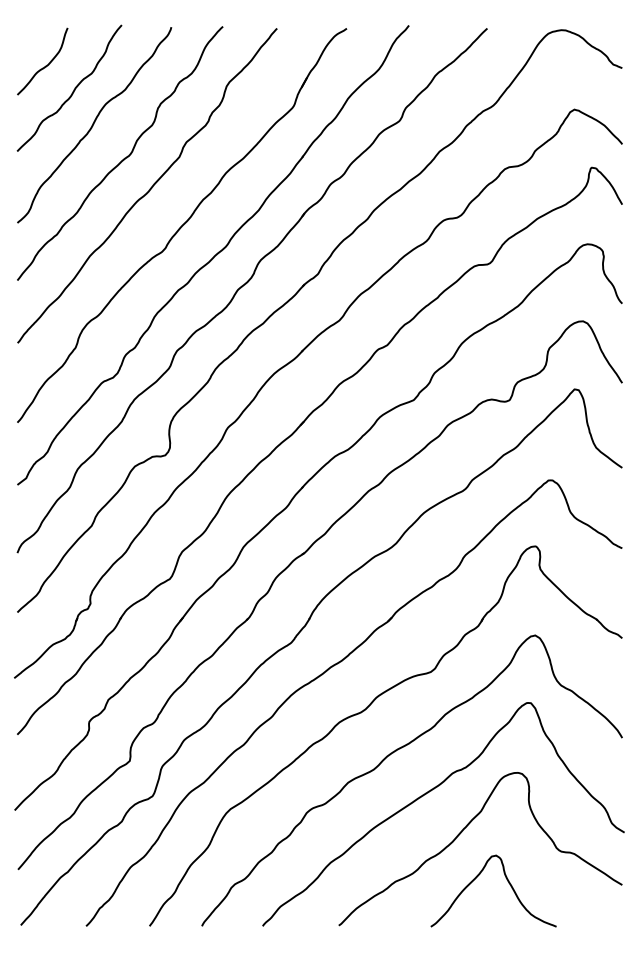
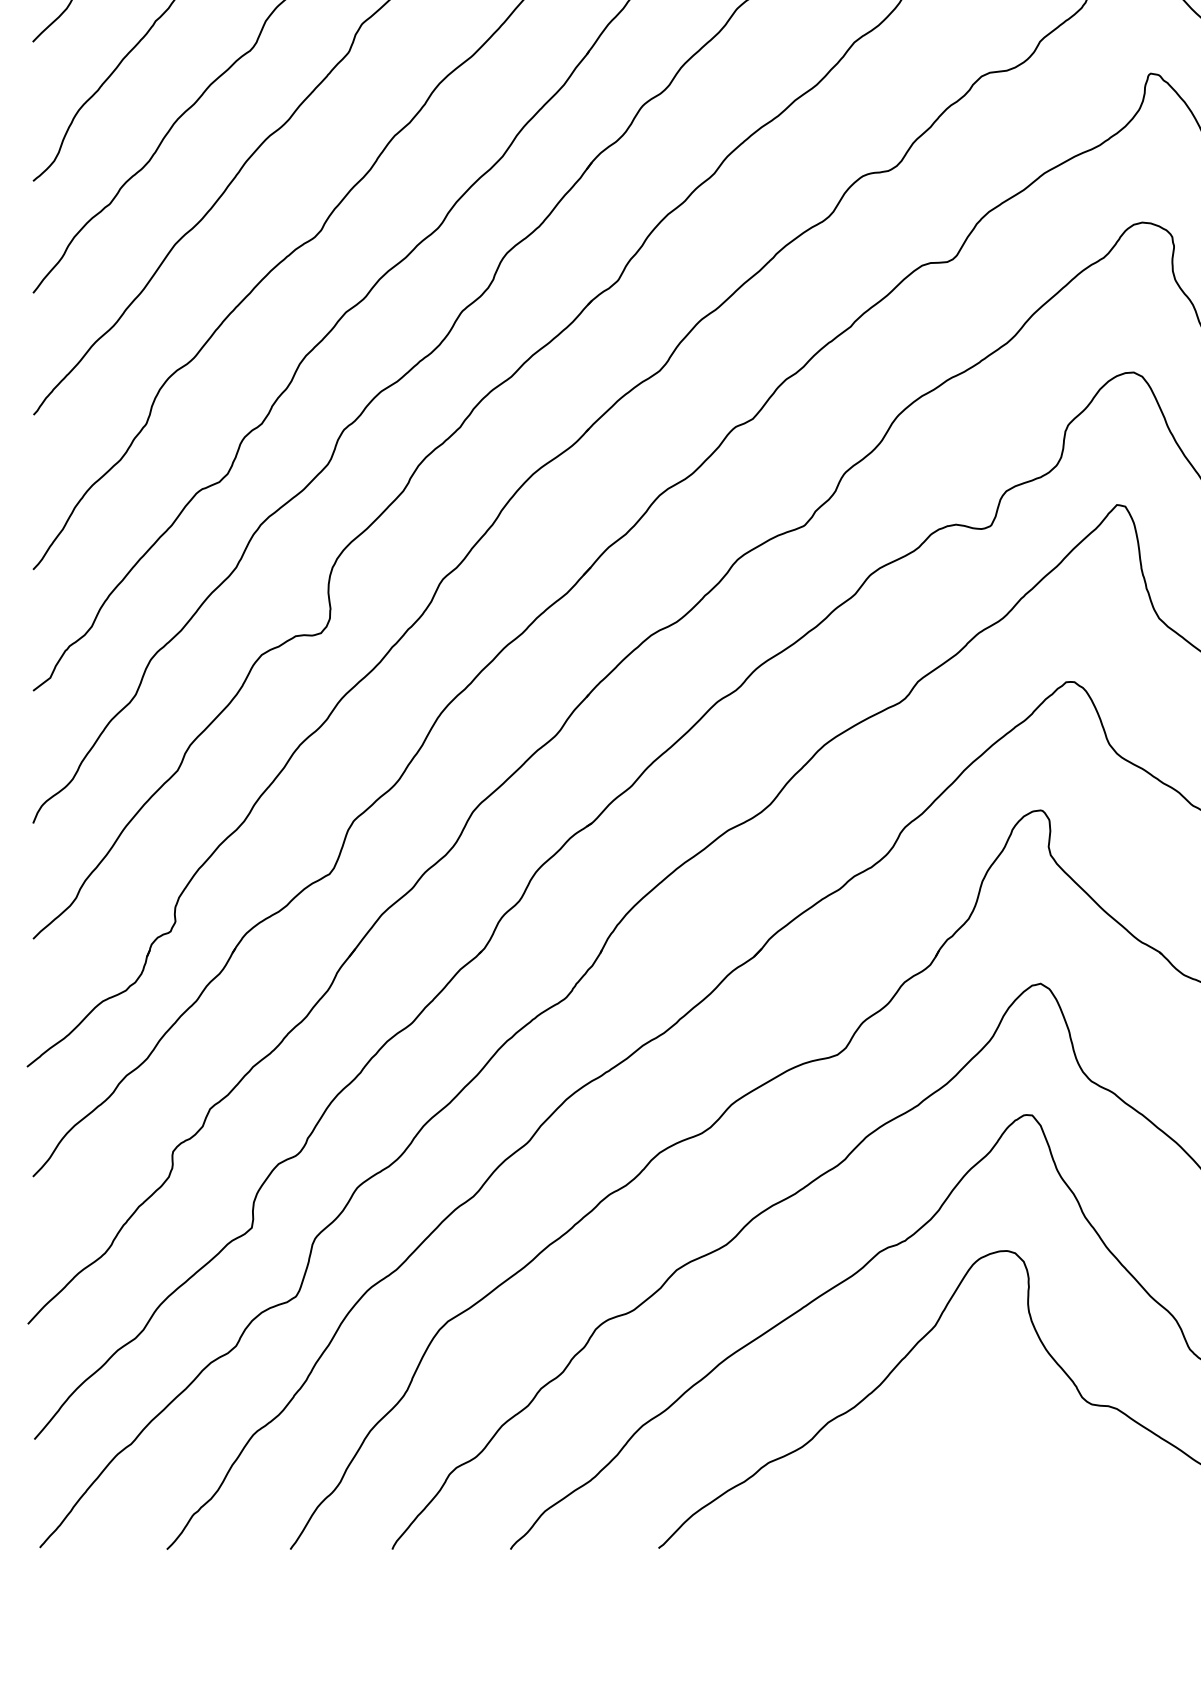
curve: (508, 883) -> (988, 1466), removed

